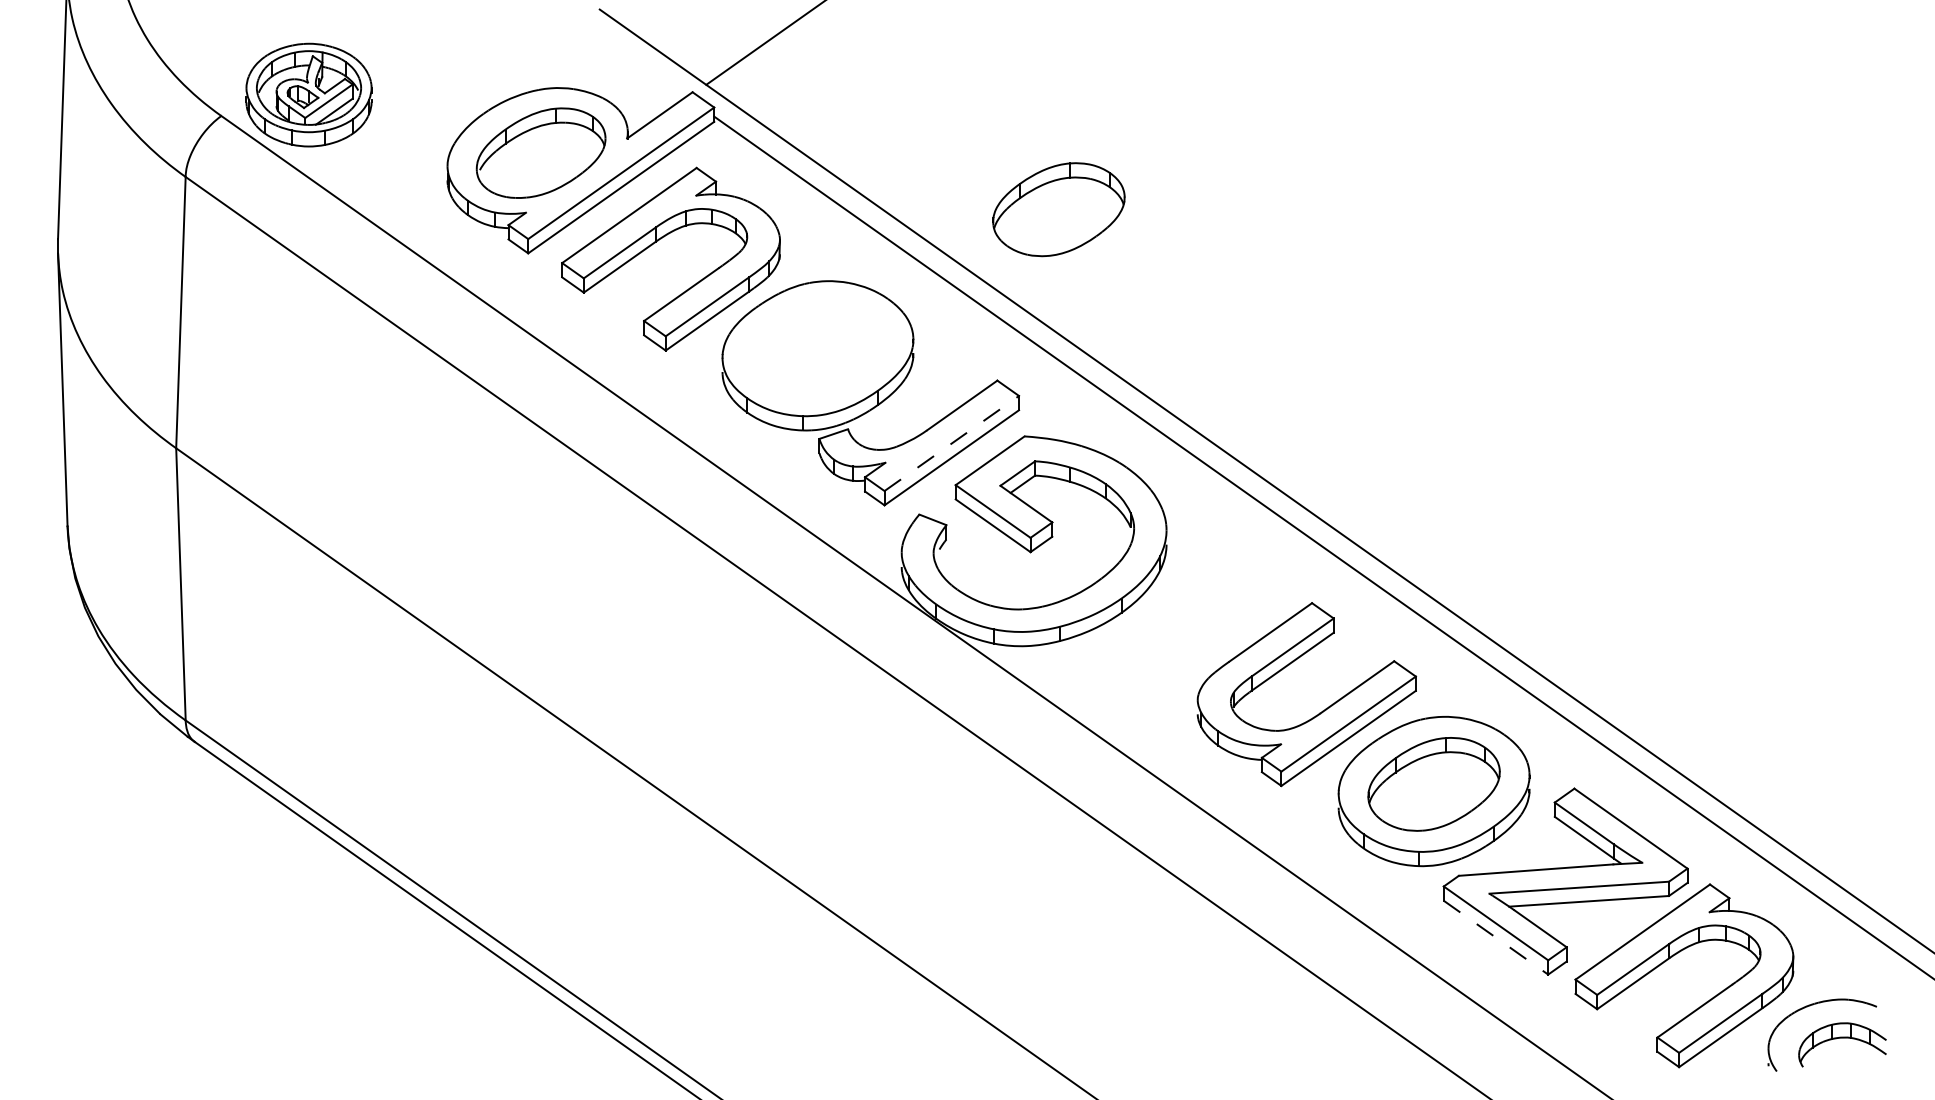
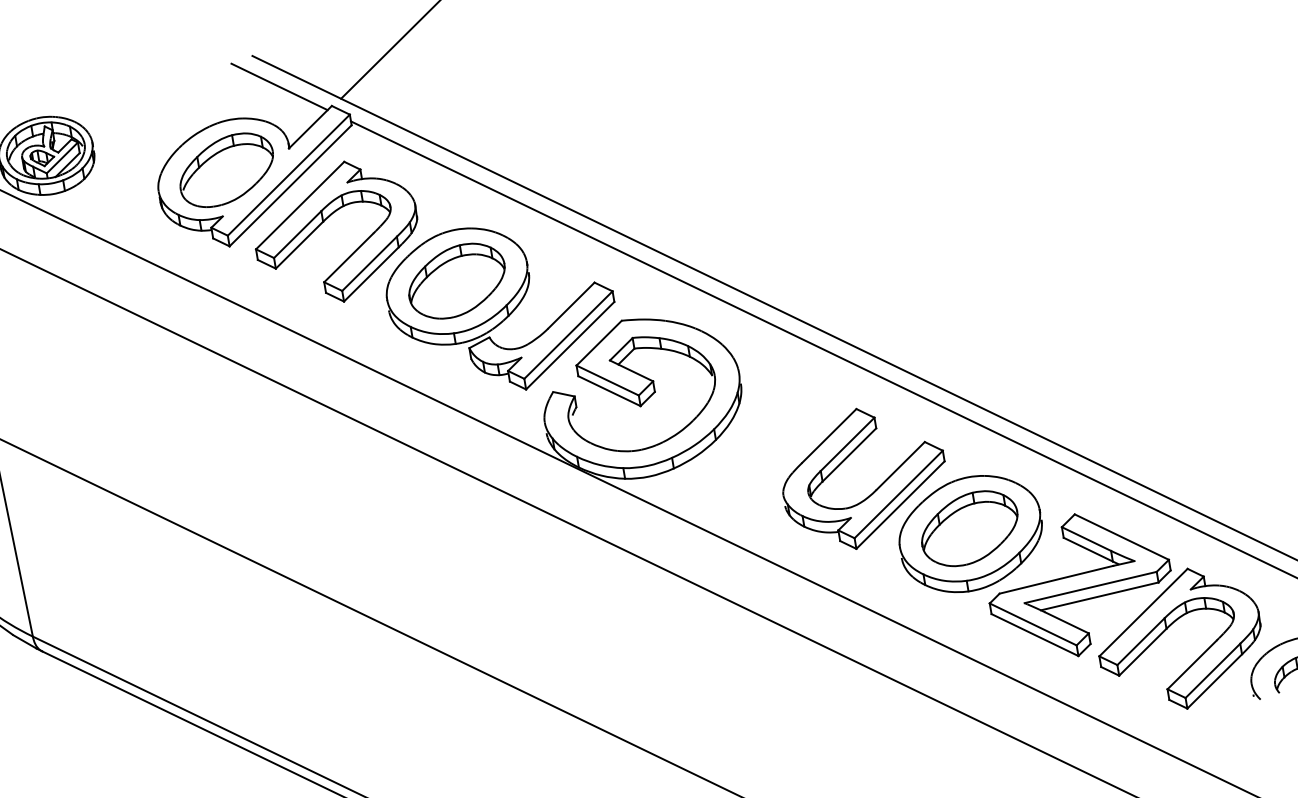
line: (628, 55) -> (279, 86), added
part: (1058, 209) -> (456, 281), moved
line: (952, 443) -> (568, 334), dashed -> solid
line: (1496, 937) -> (1035, 634), dashed -> solid

